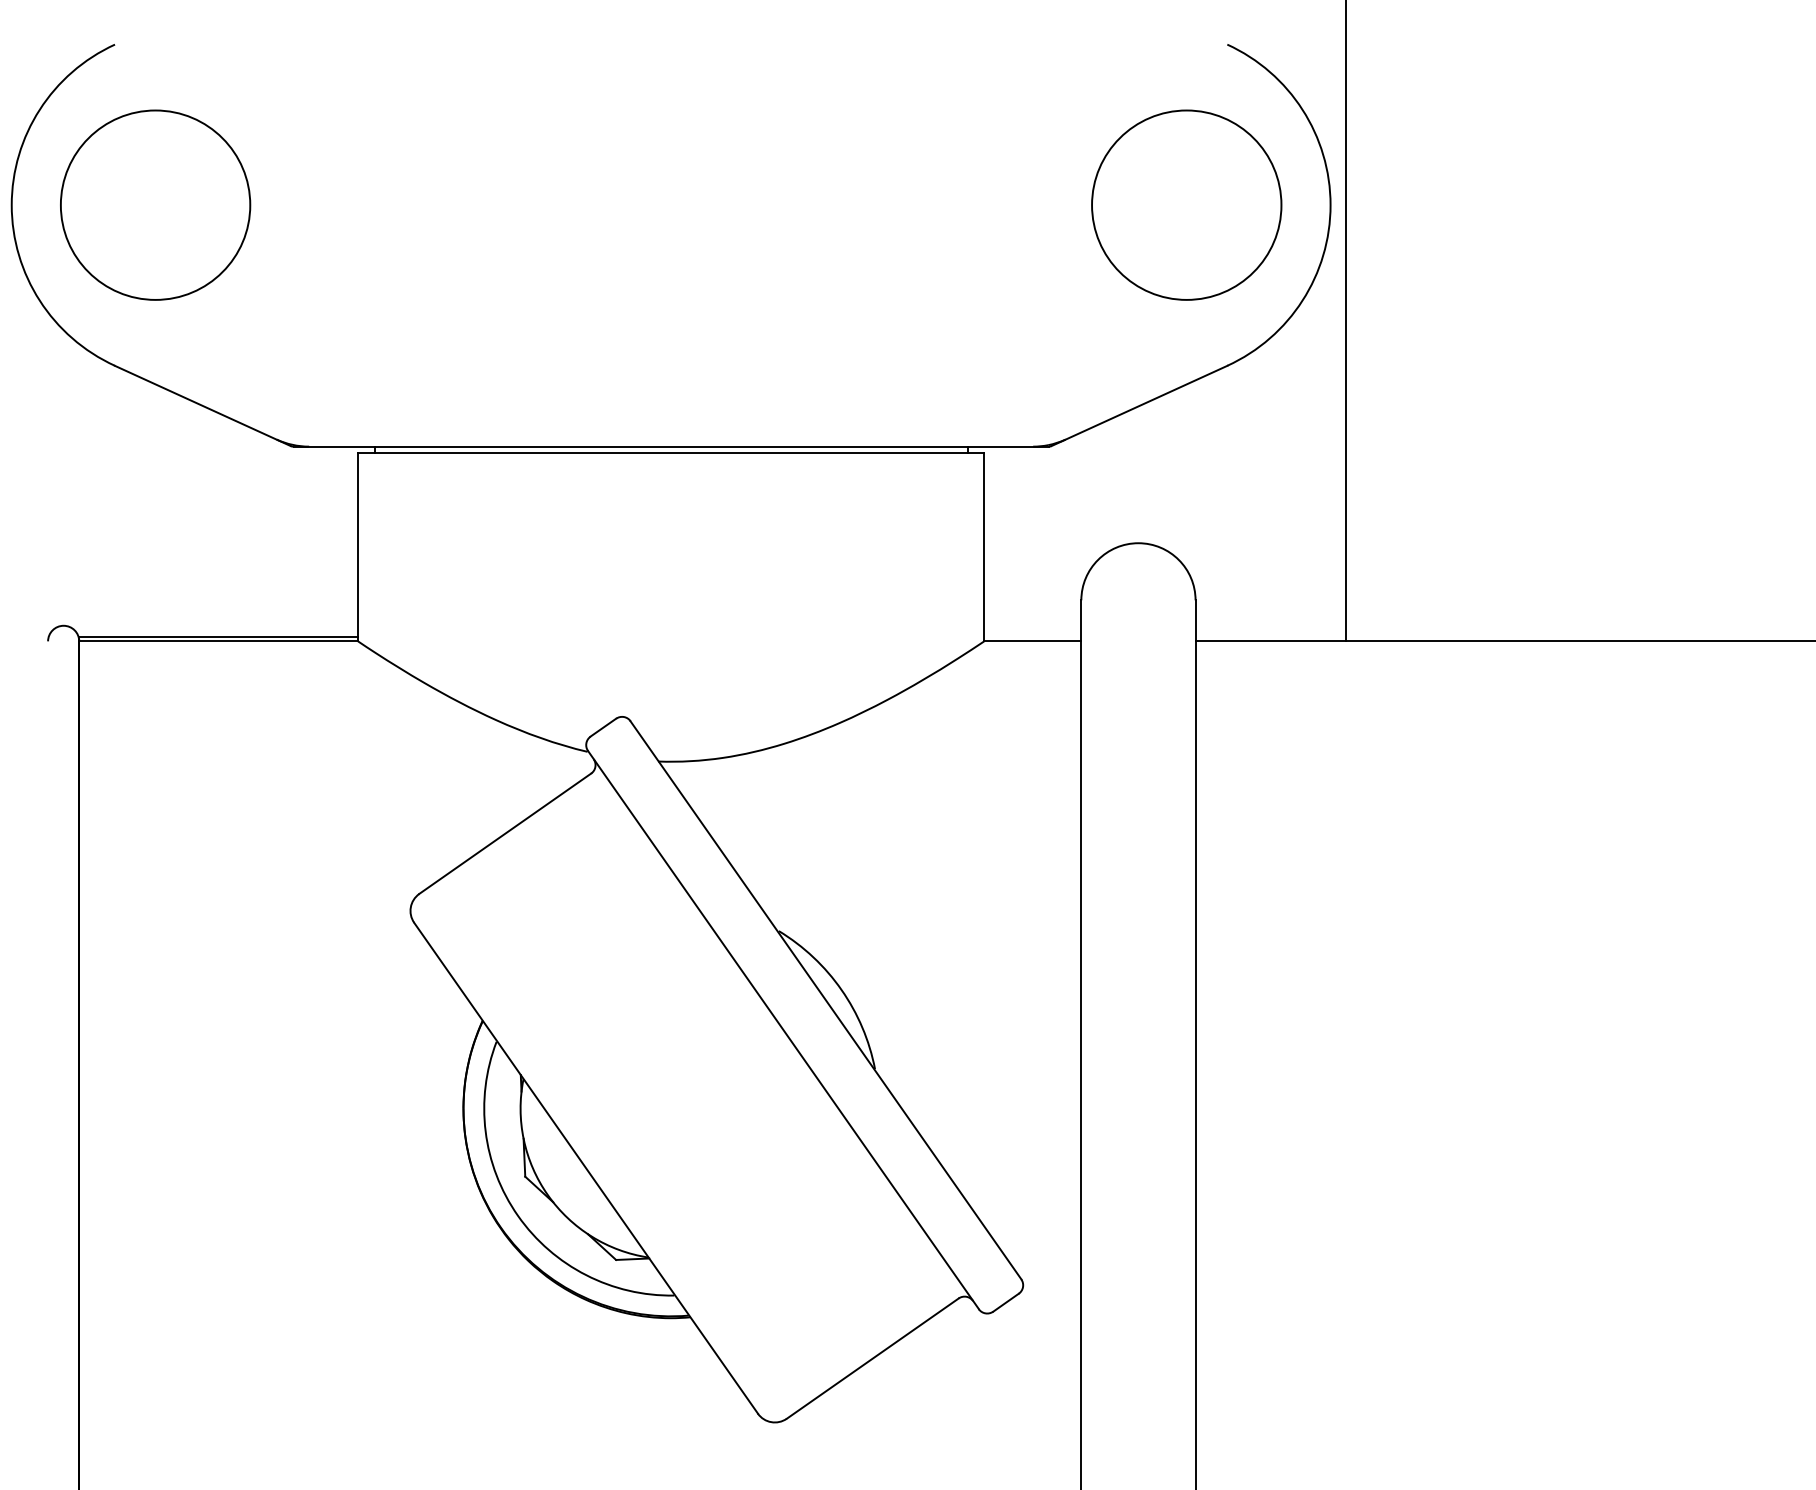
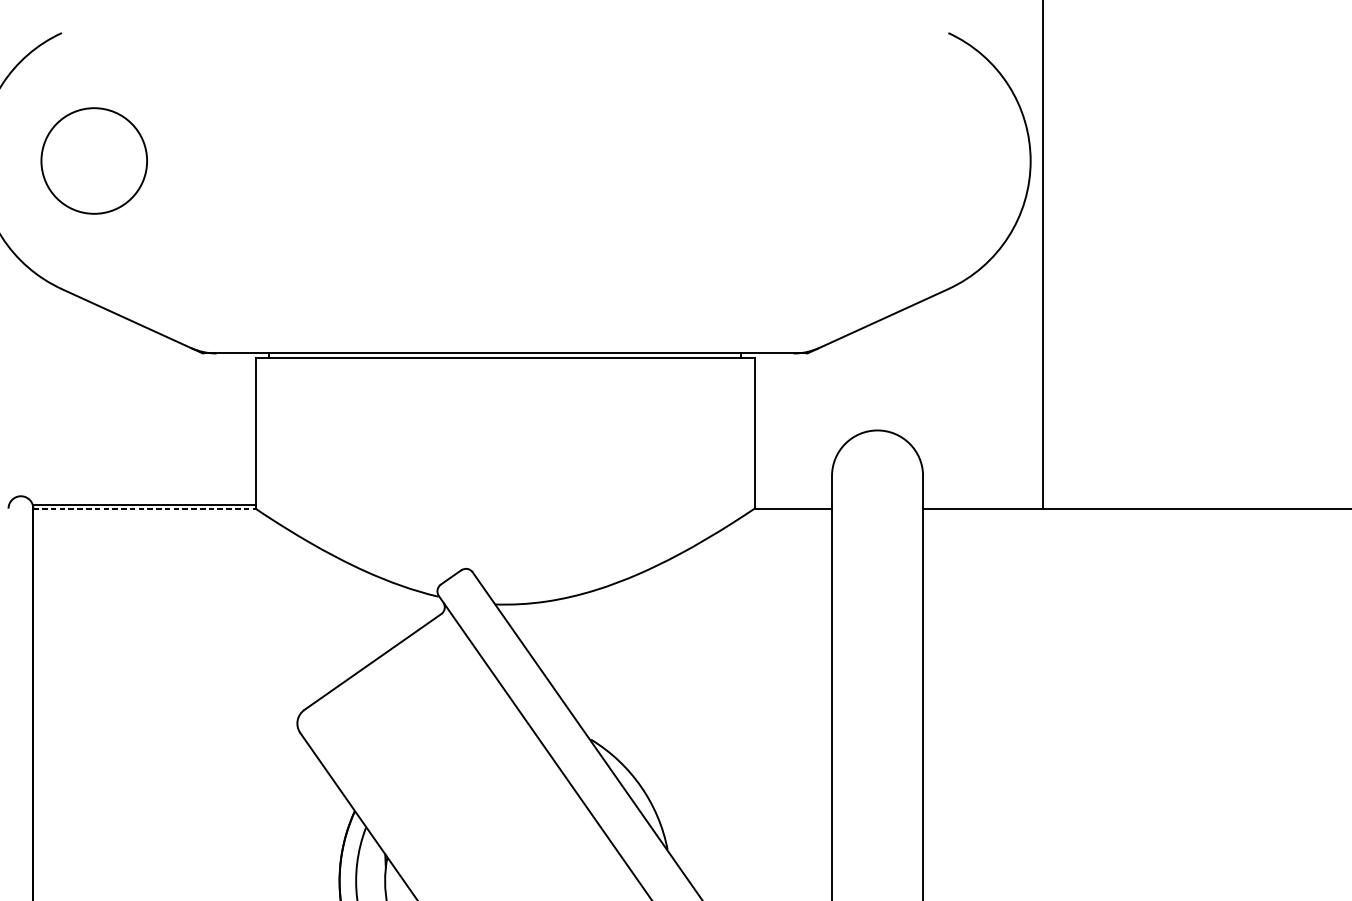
circle: (155, 204) -> (94, 160), size x0.7
circle: (1186, 204) -> (915, 160), removed
line: (219, 641) -> (145, 508), solid -> dashed

